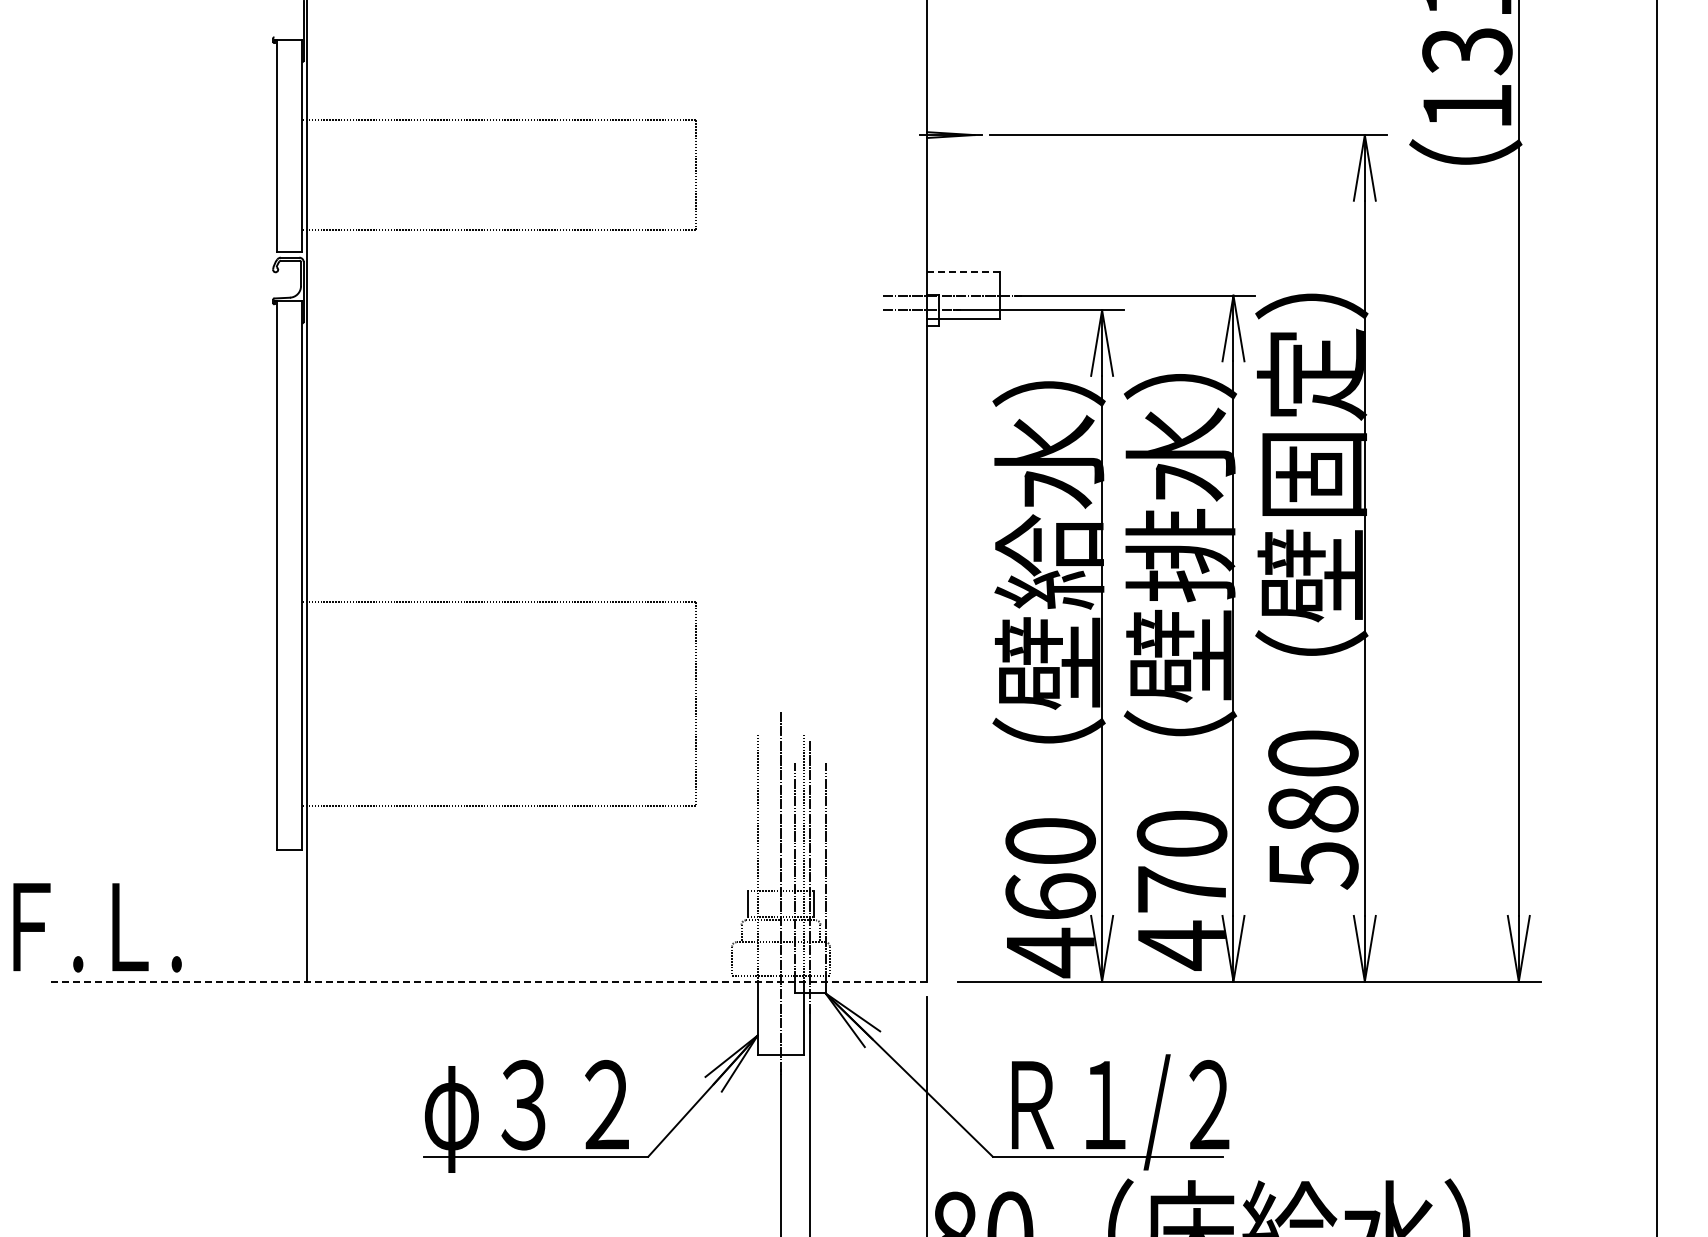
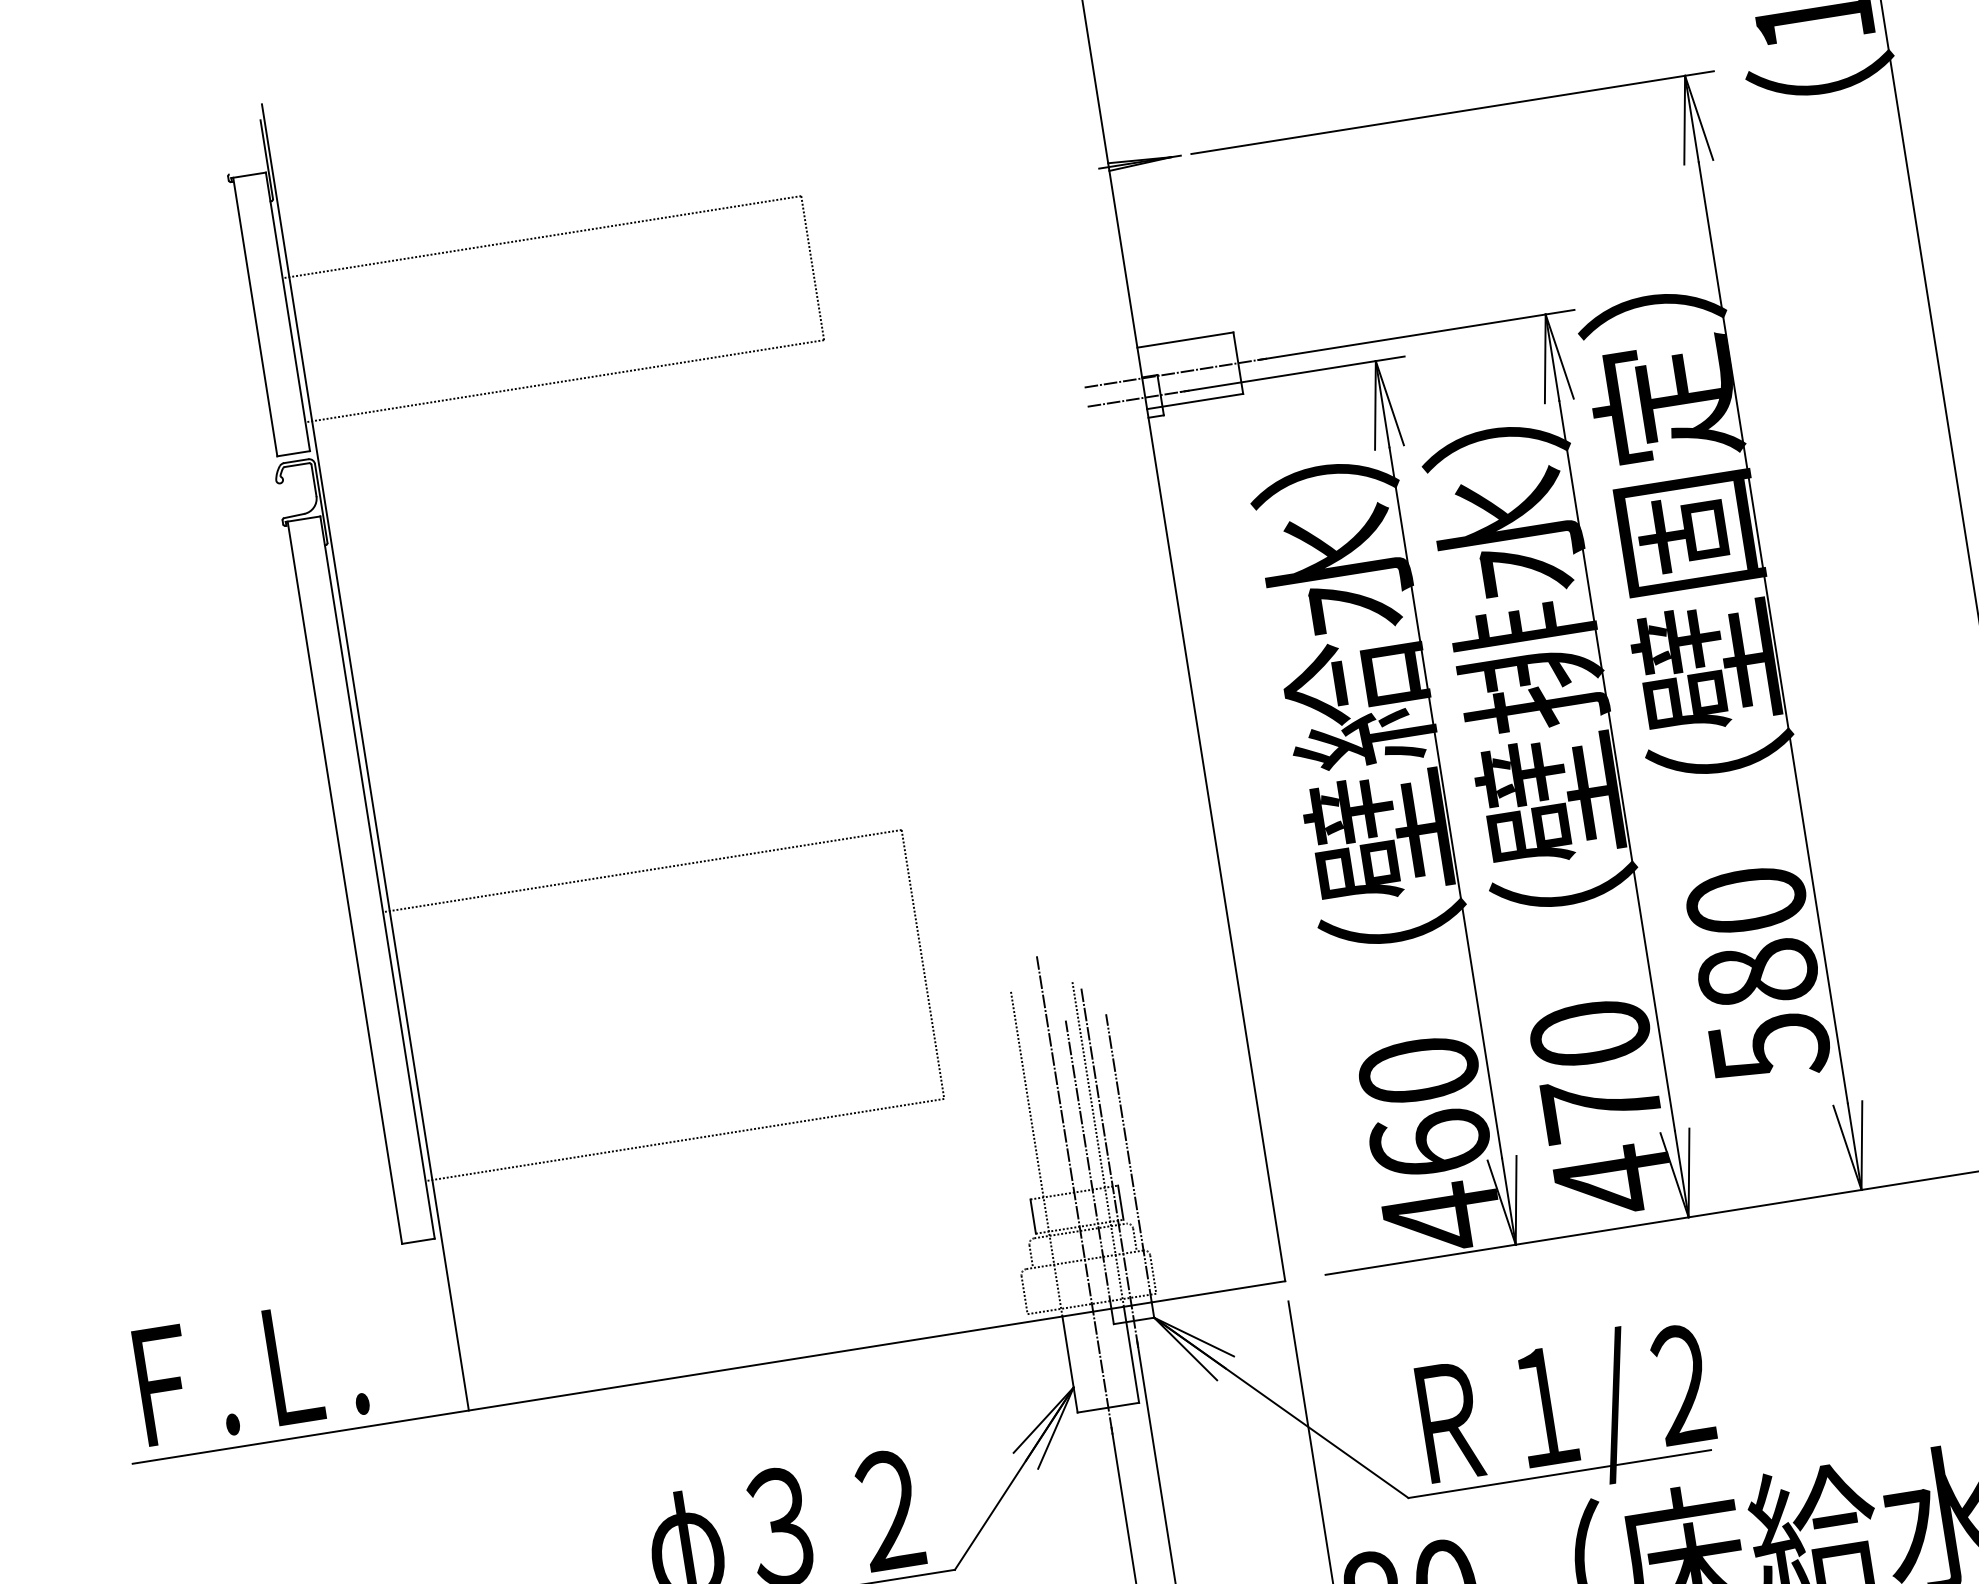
line: (963, 272) -> (1185, 340), dashed -> solid
text: (97, 927) -> (250, 1372), moved
line: (489, 981) -> (709, 1372), dashed -> solid

